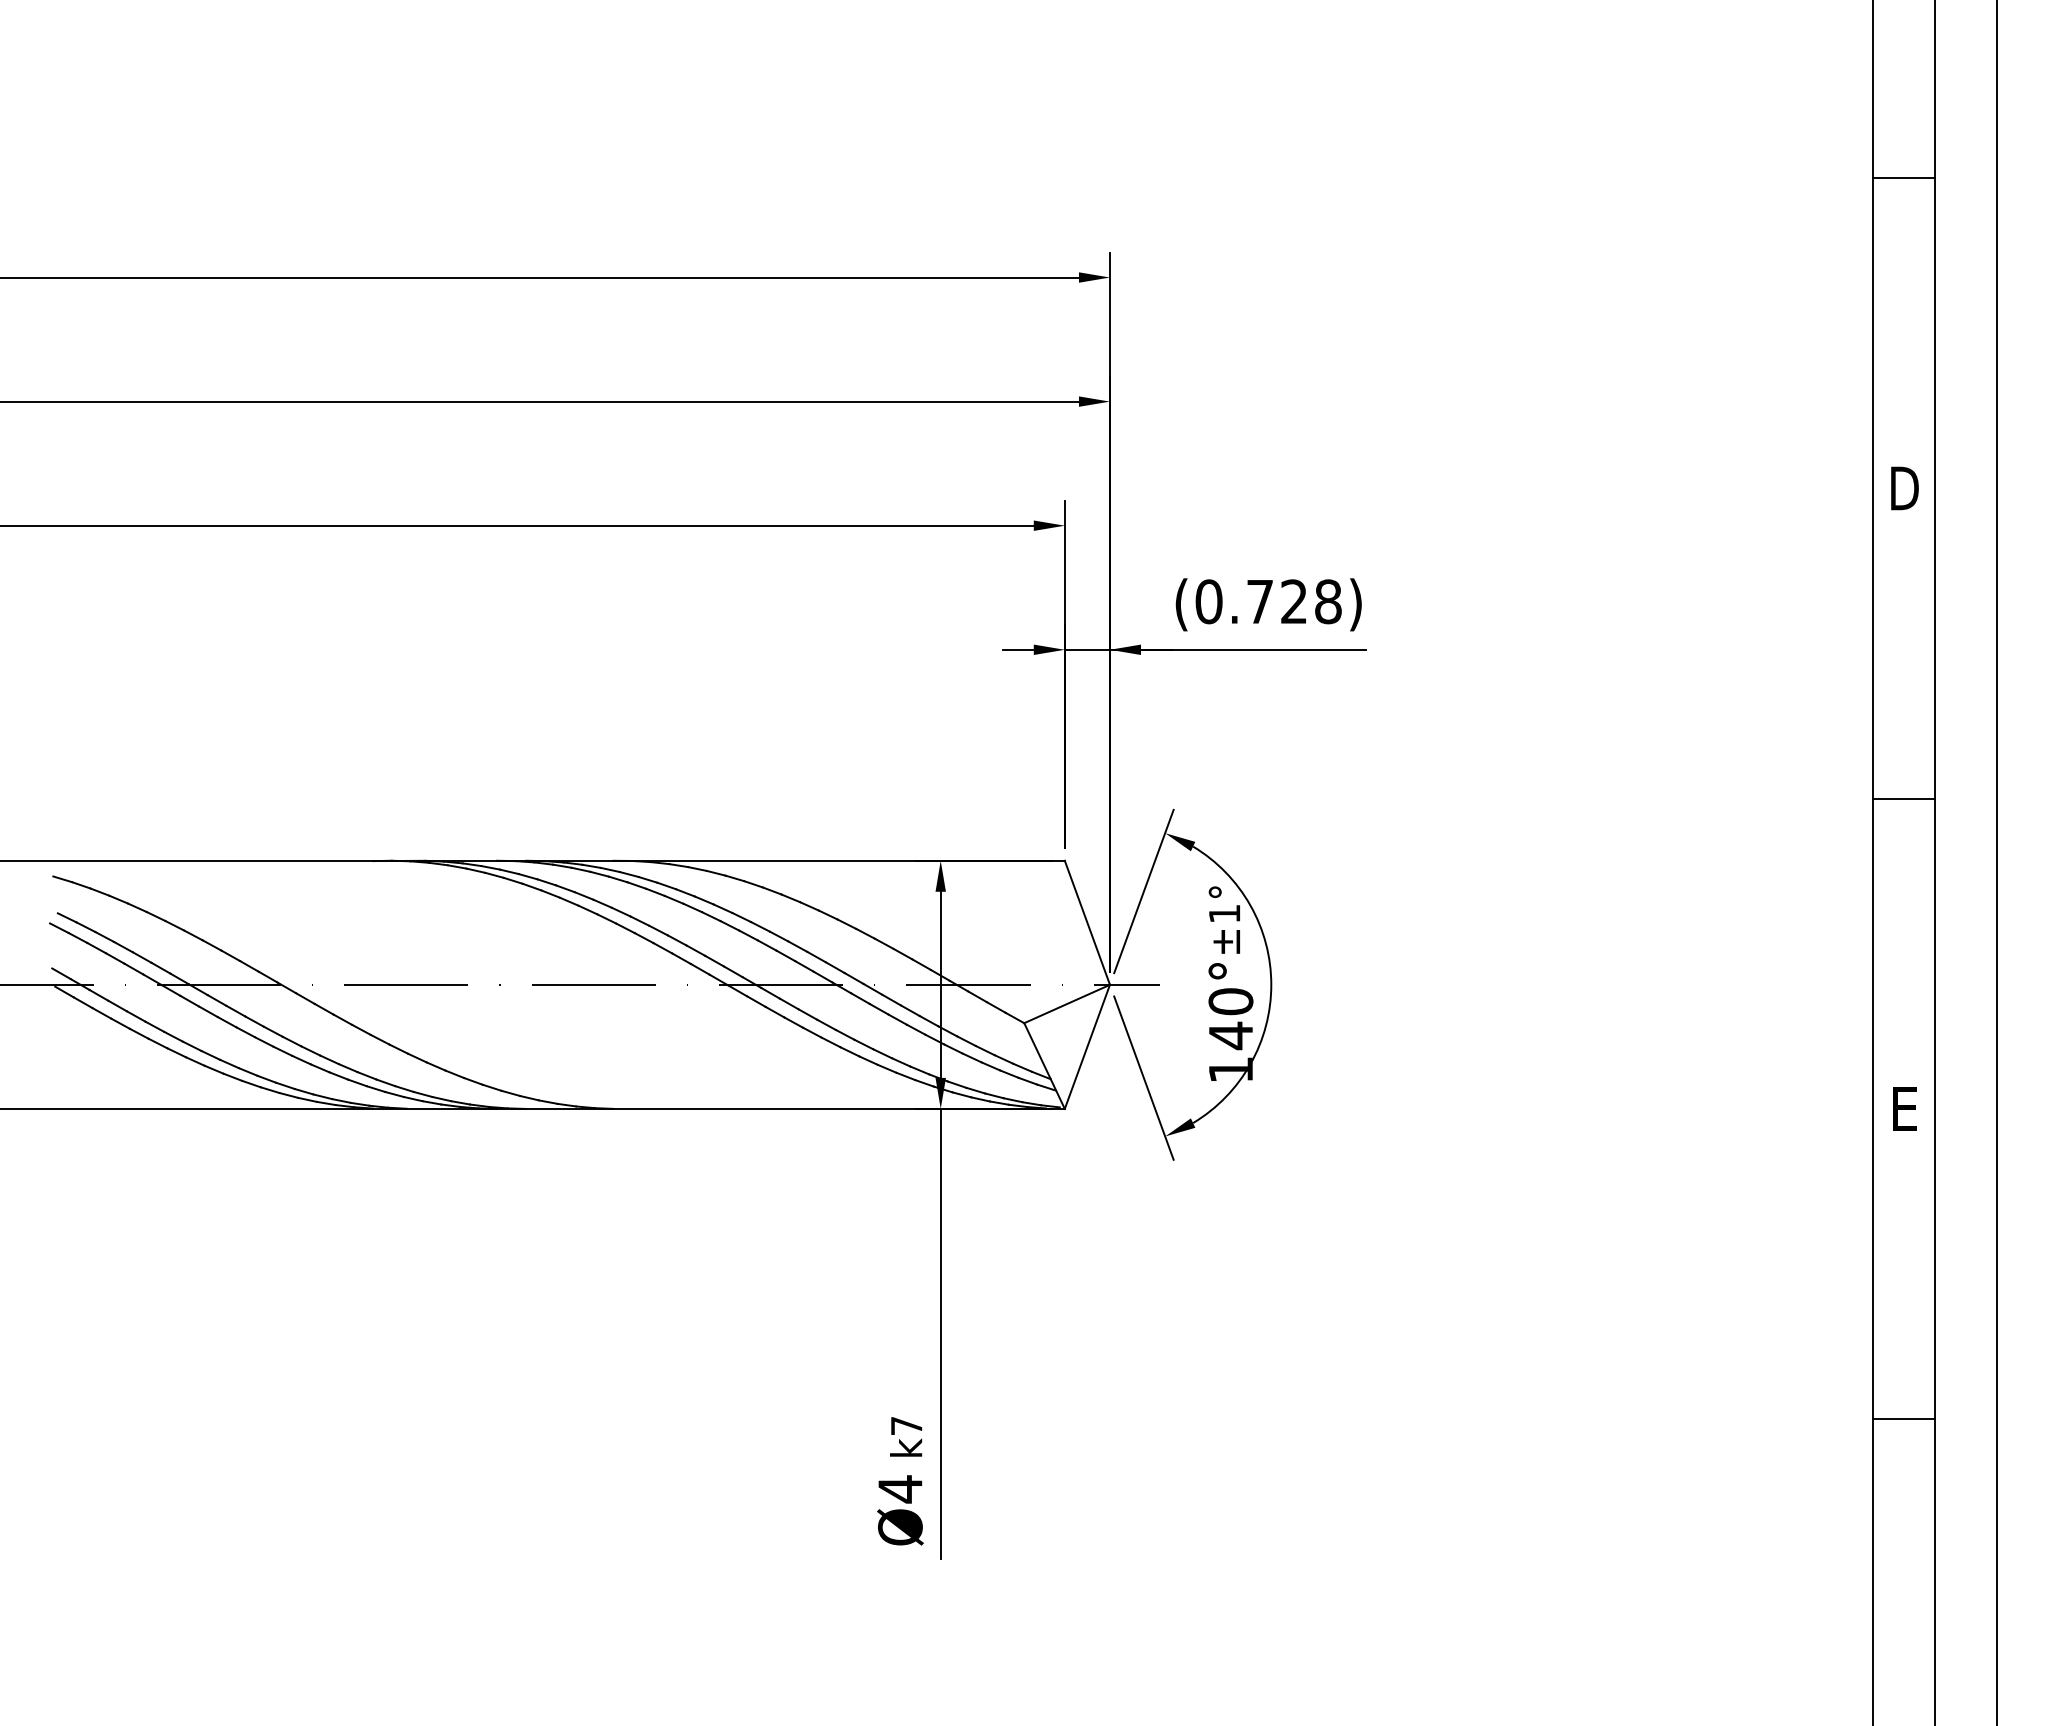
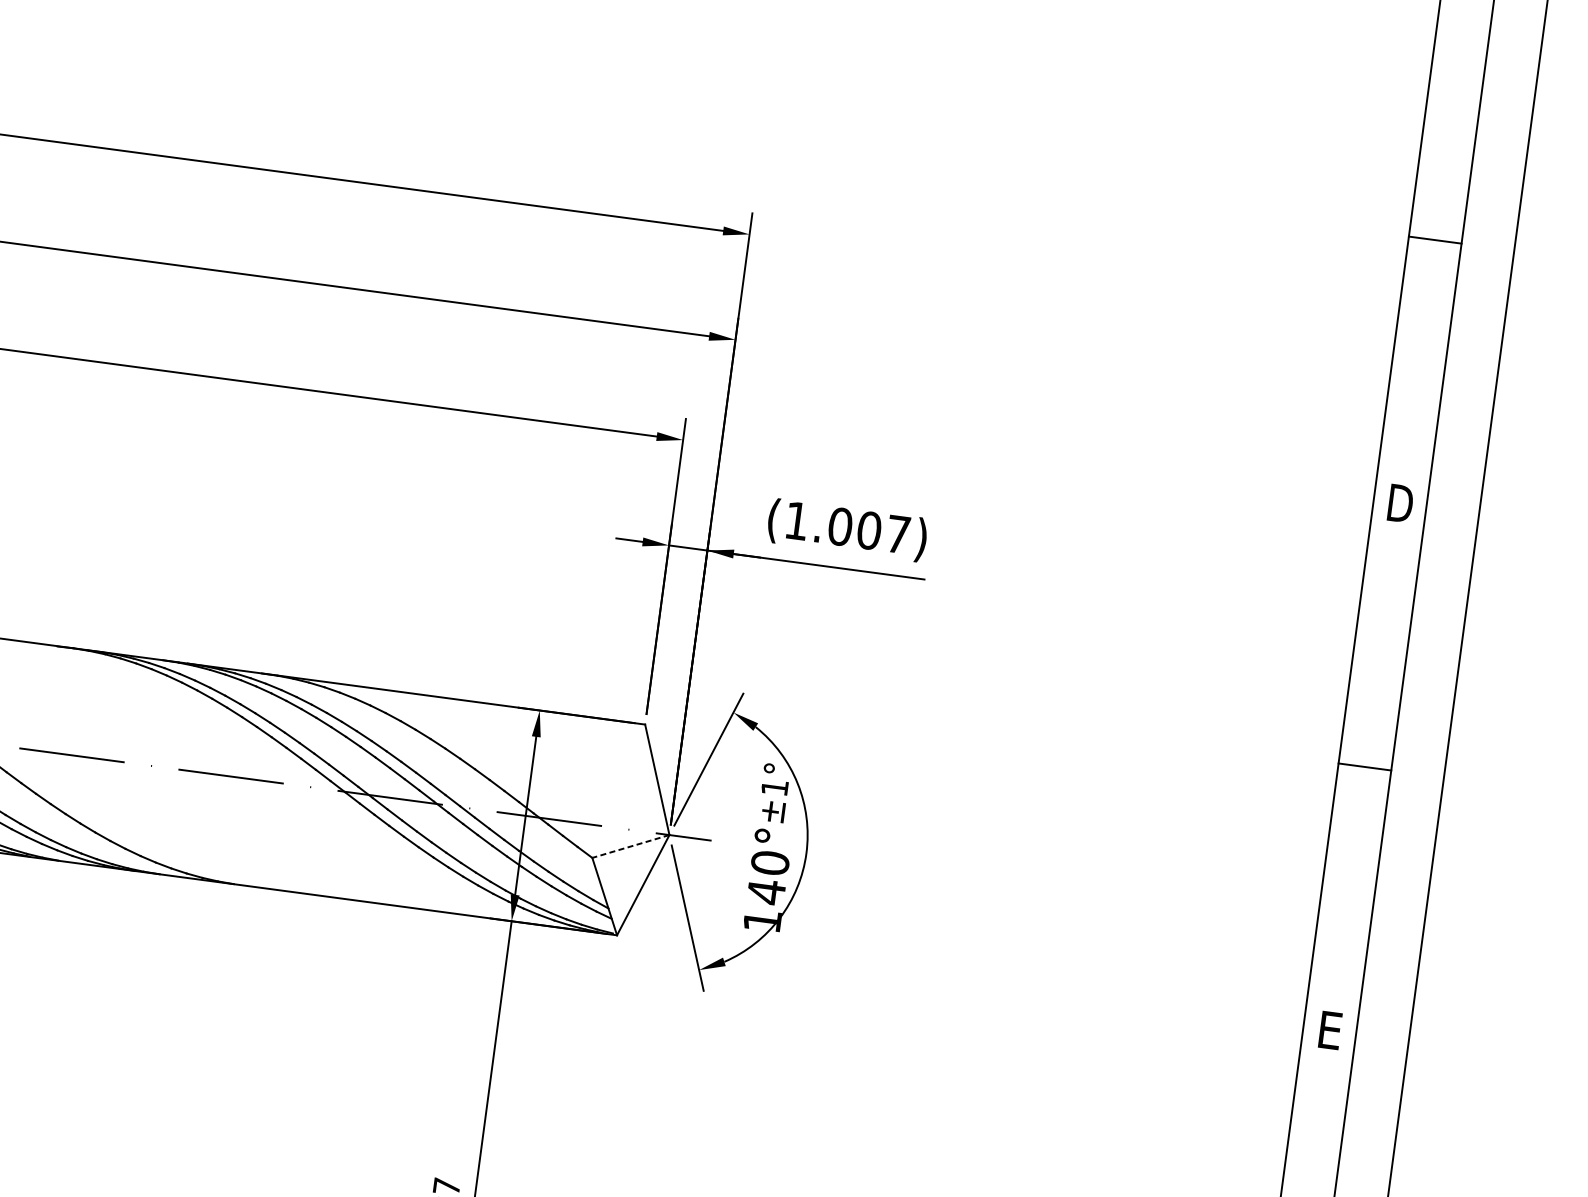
text: (1268, 601) -> (847, 527), (0.728) -> (1.007)
line: (1067, 1004) -> (631, 846), solid -> dashed

